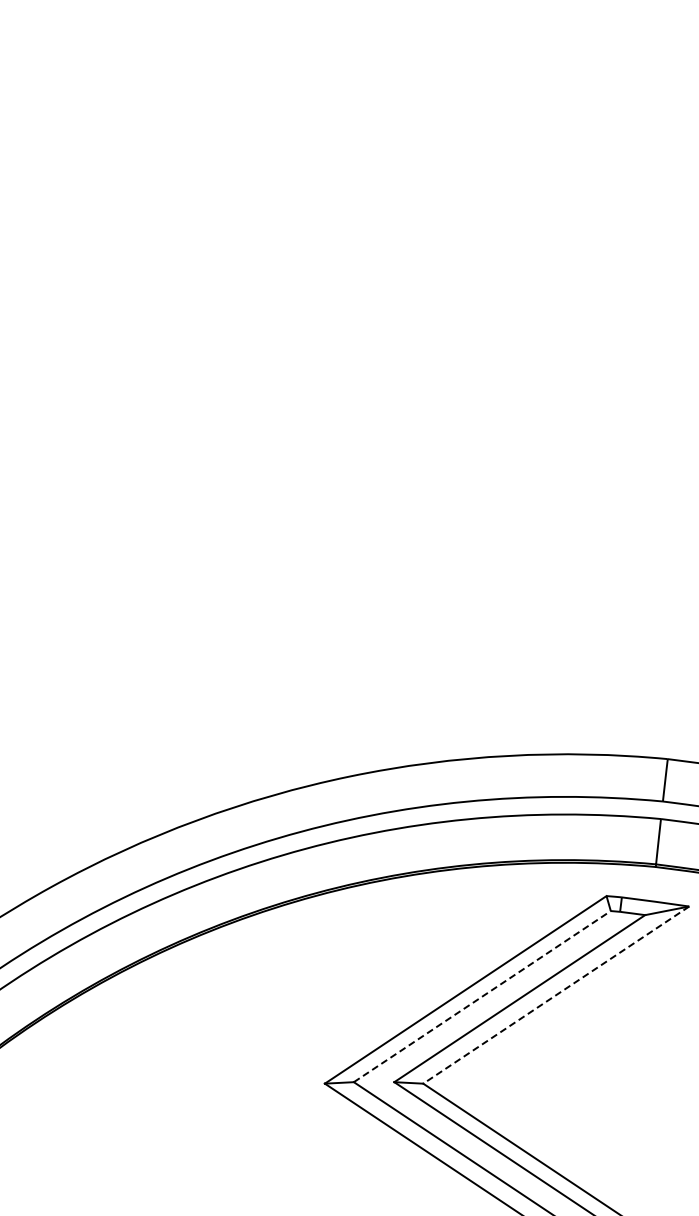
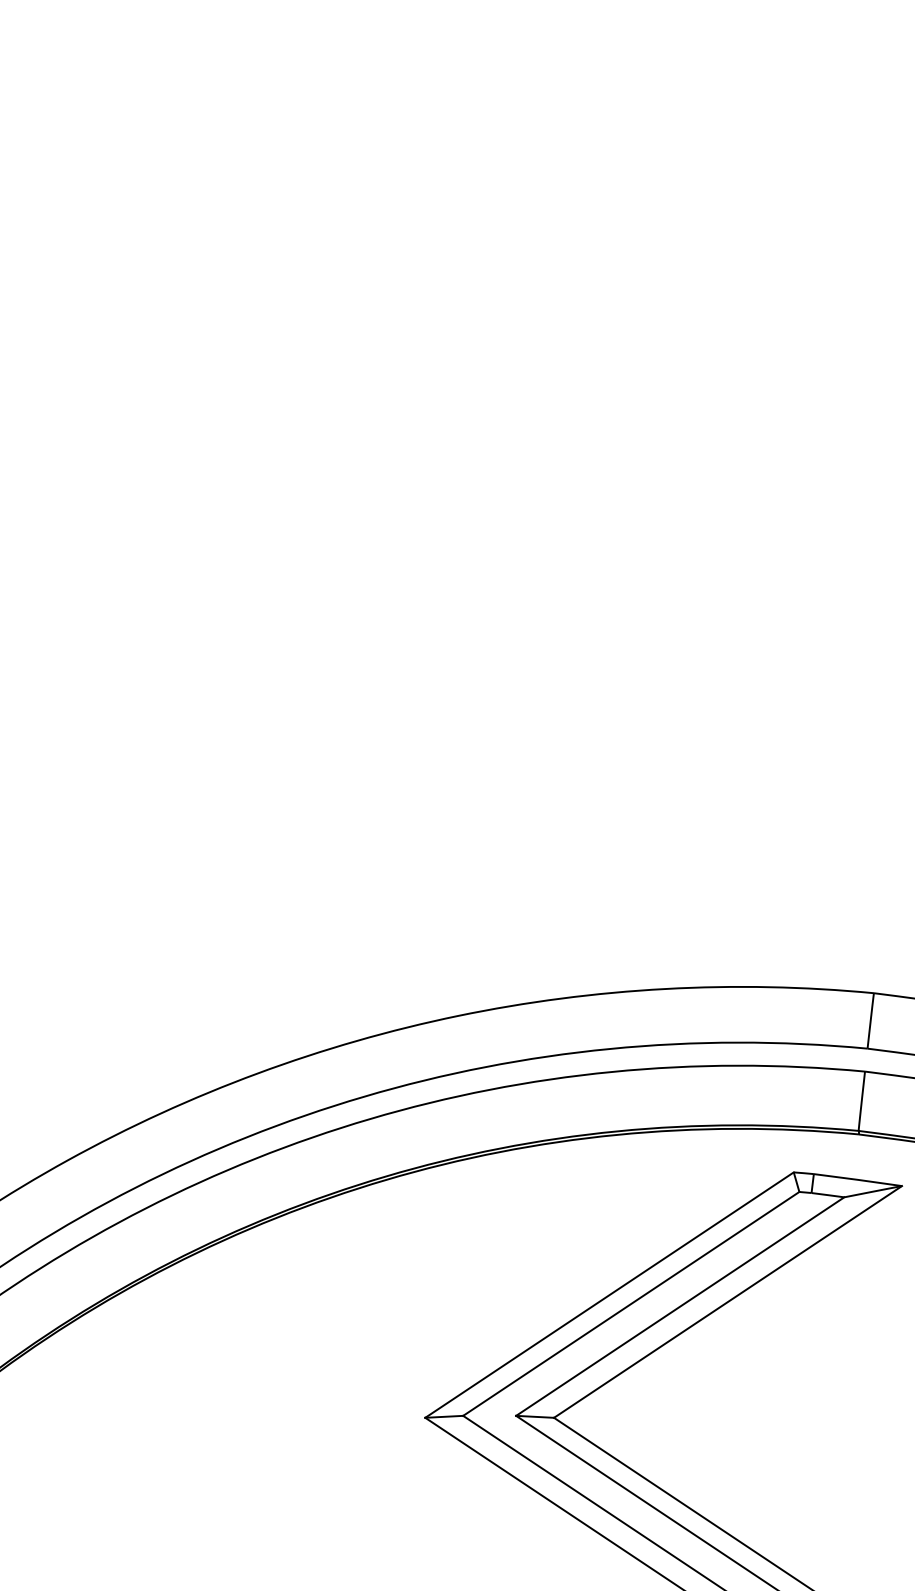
line: (556, 995) -> (728, 1302), dashed -> solid
line: (482, 996) -> (631, 1303), dashed -> solid

